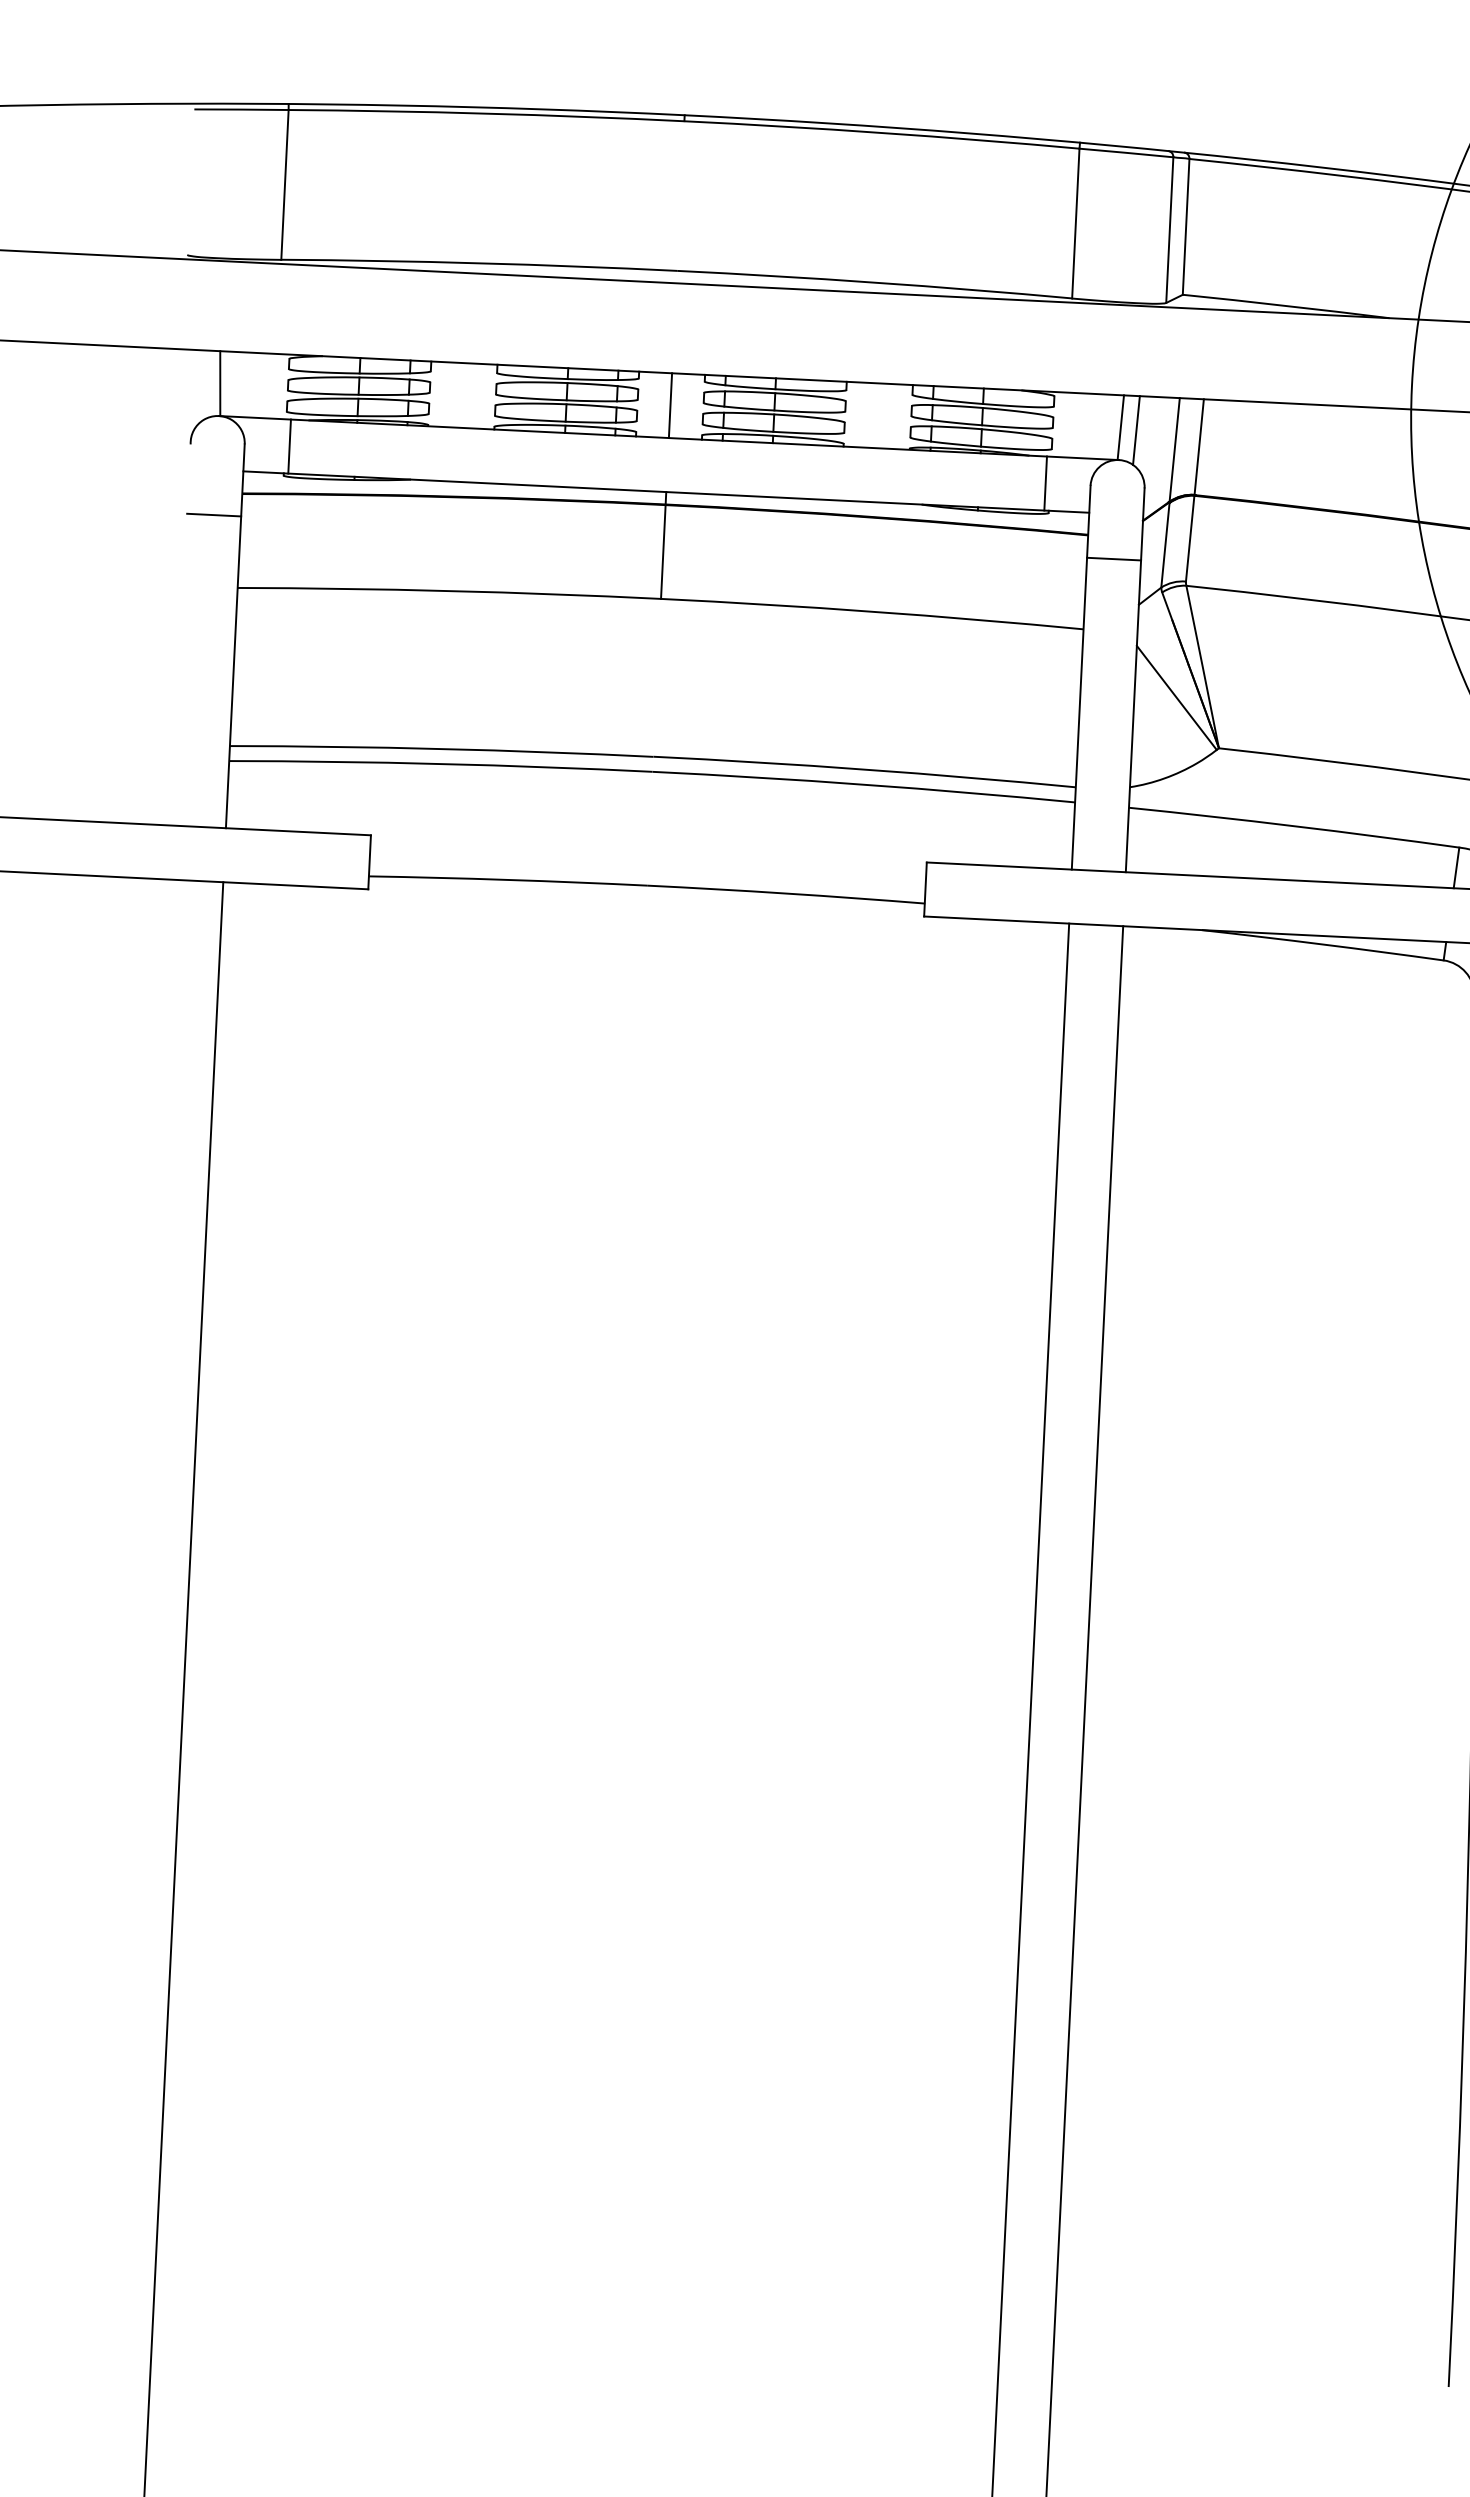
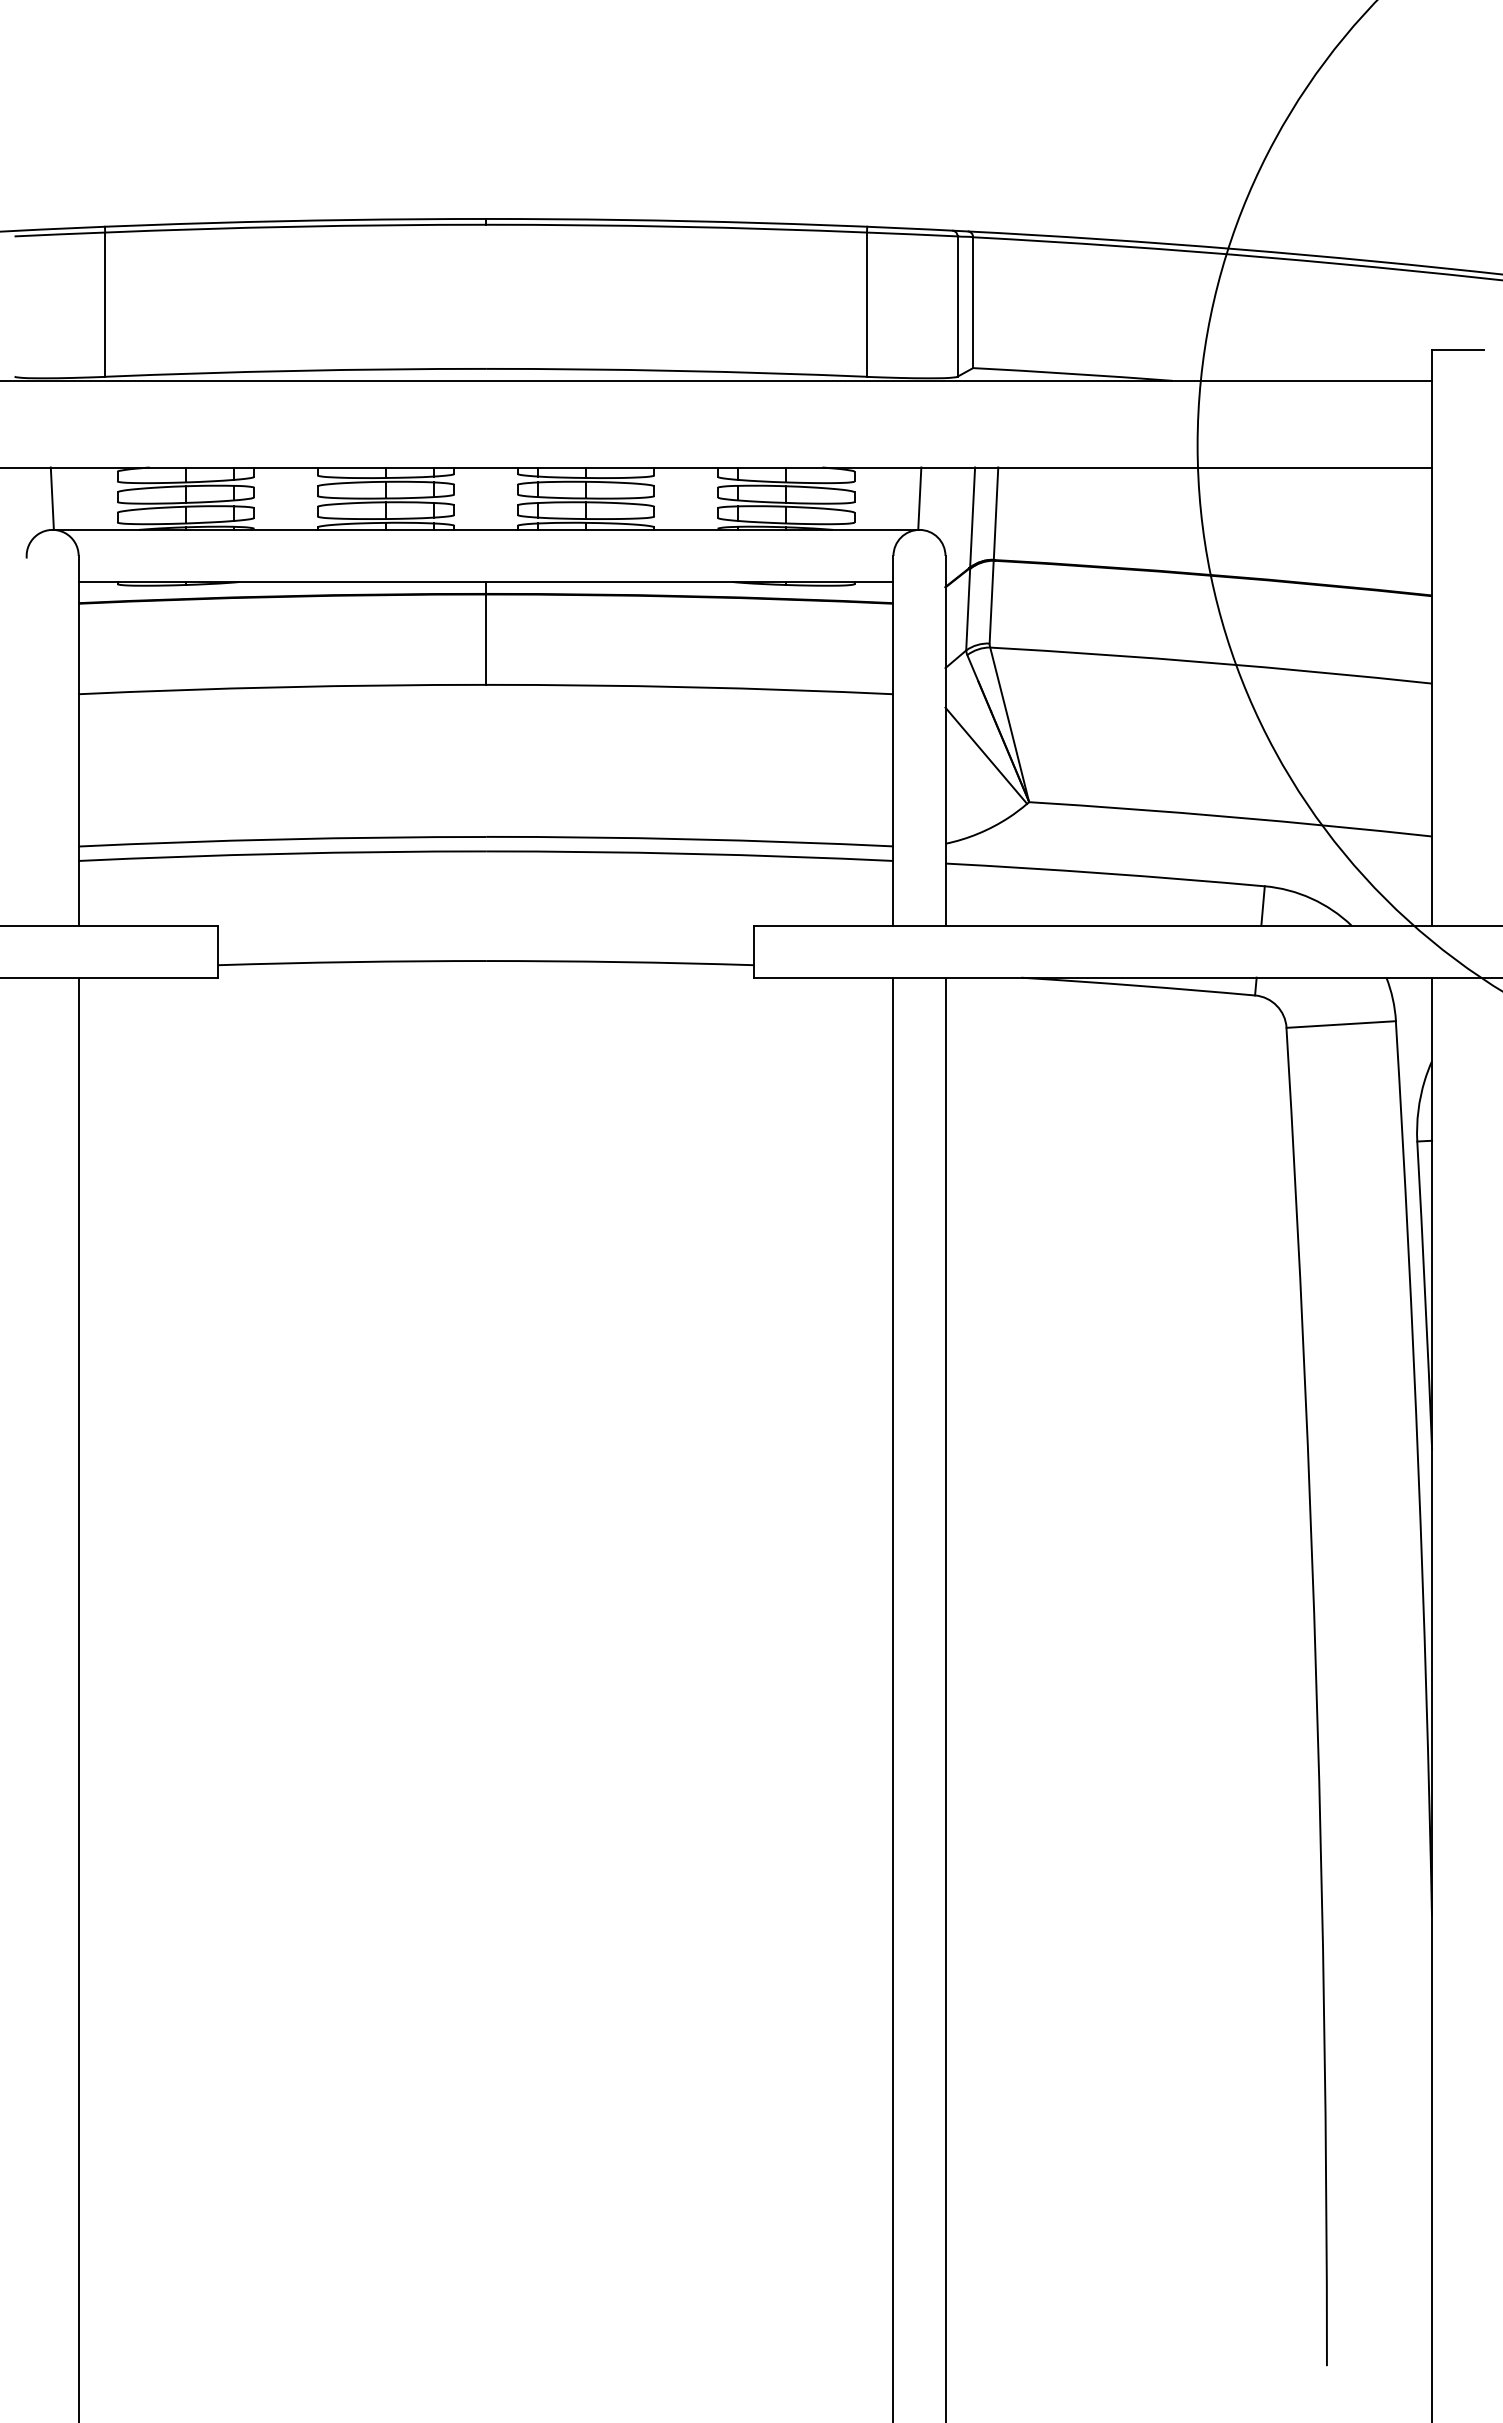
line: (671, 405) -> (486, 498), removed
line: (1135, 430) -> (934, 500), removed
line: (289, 446) -> (121, 555), removed
line: (1045, 483) -> (850, 555), removed
line: (213, 515) -> (52, 625), removed
line: (1114, 559) -> (919, 625), removed

